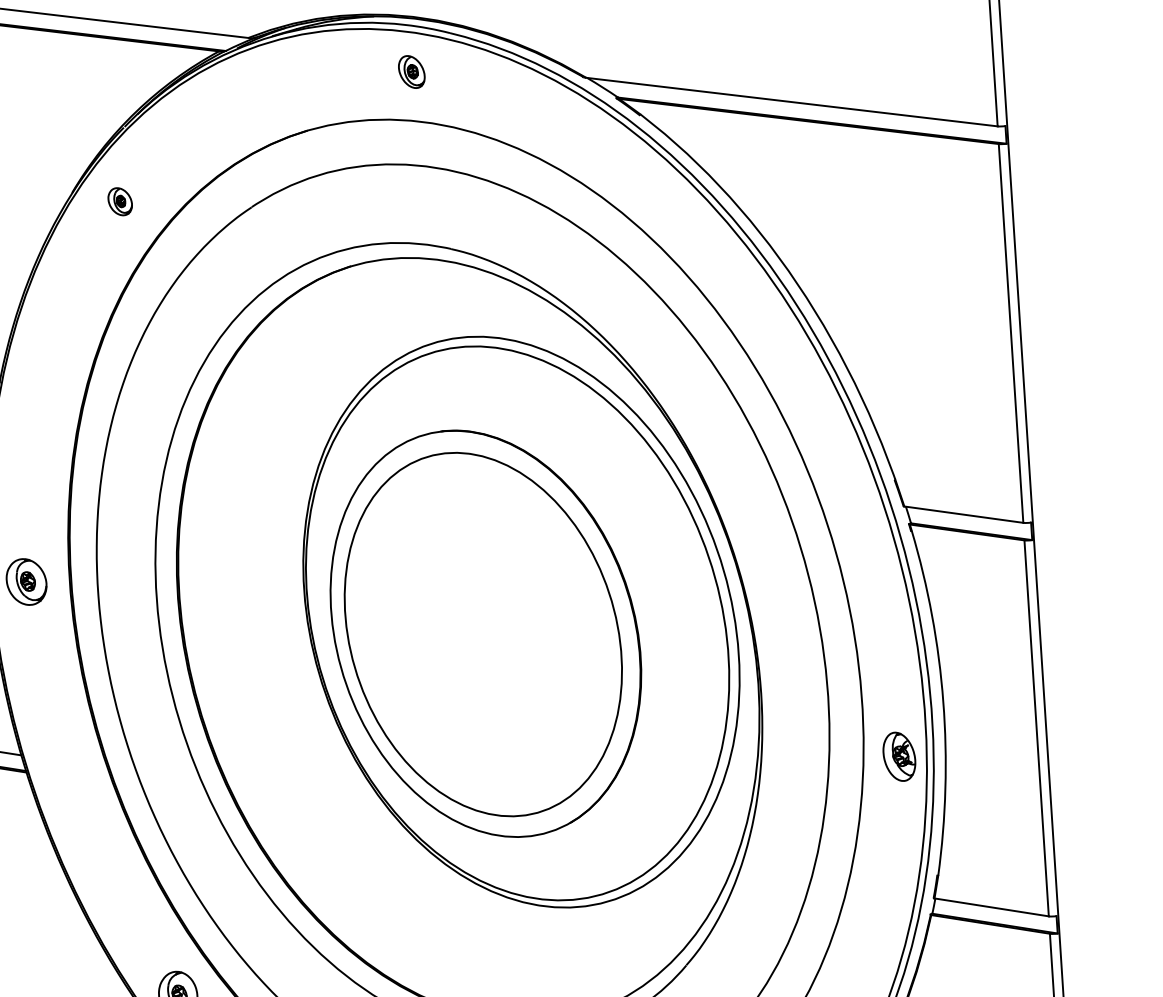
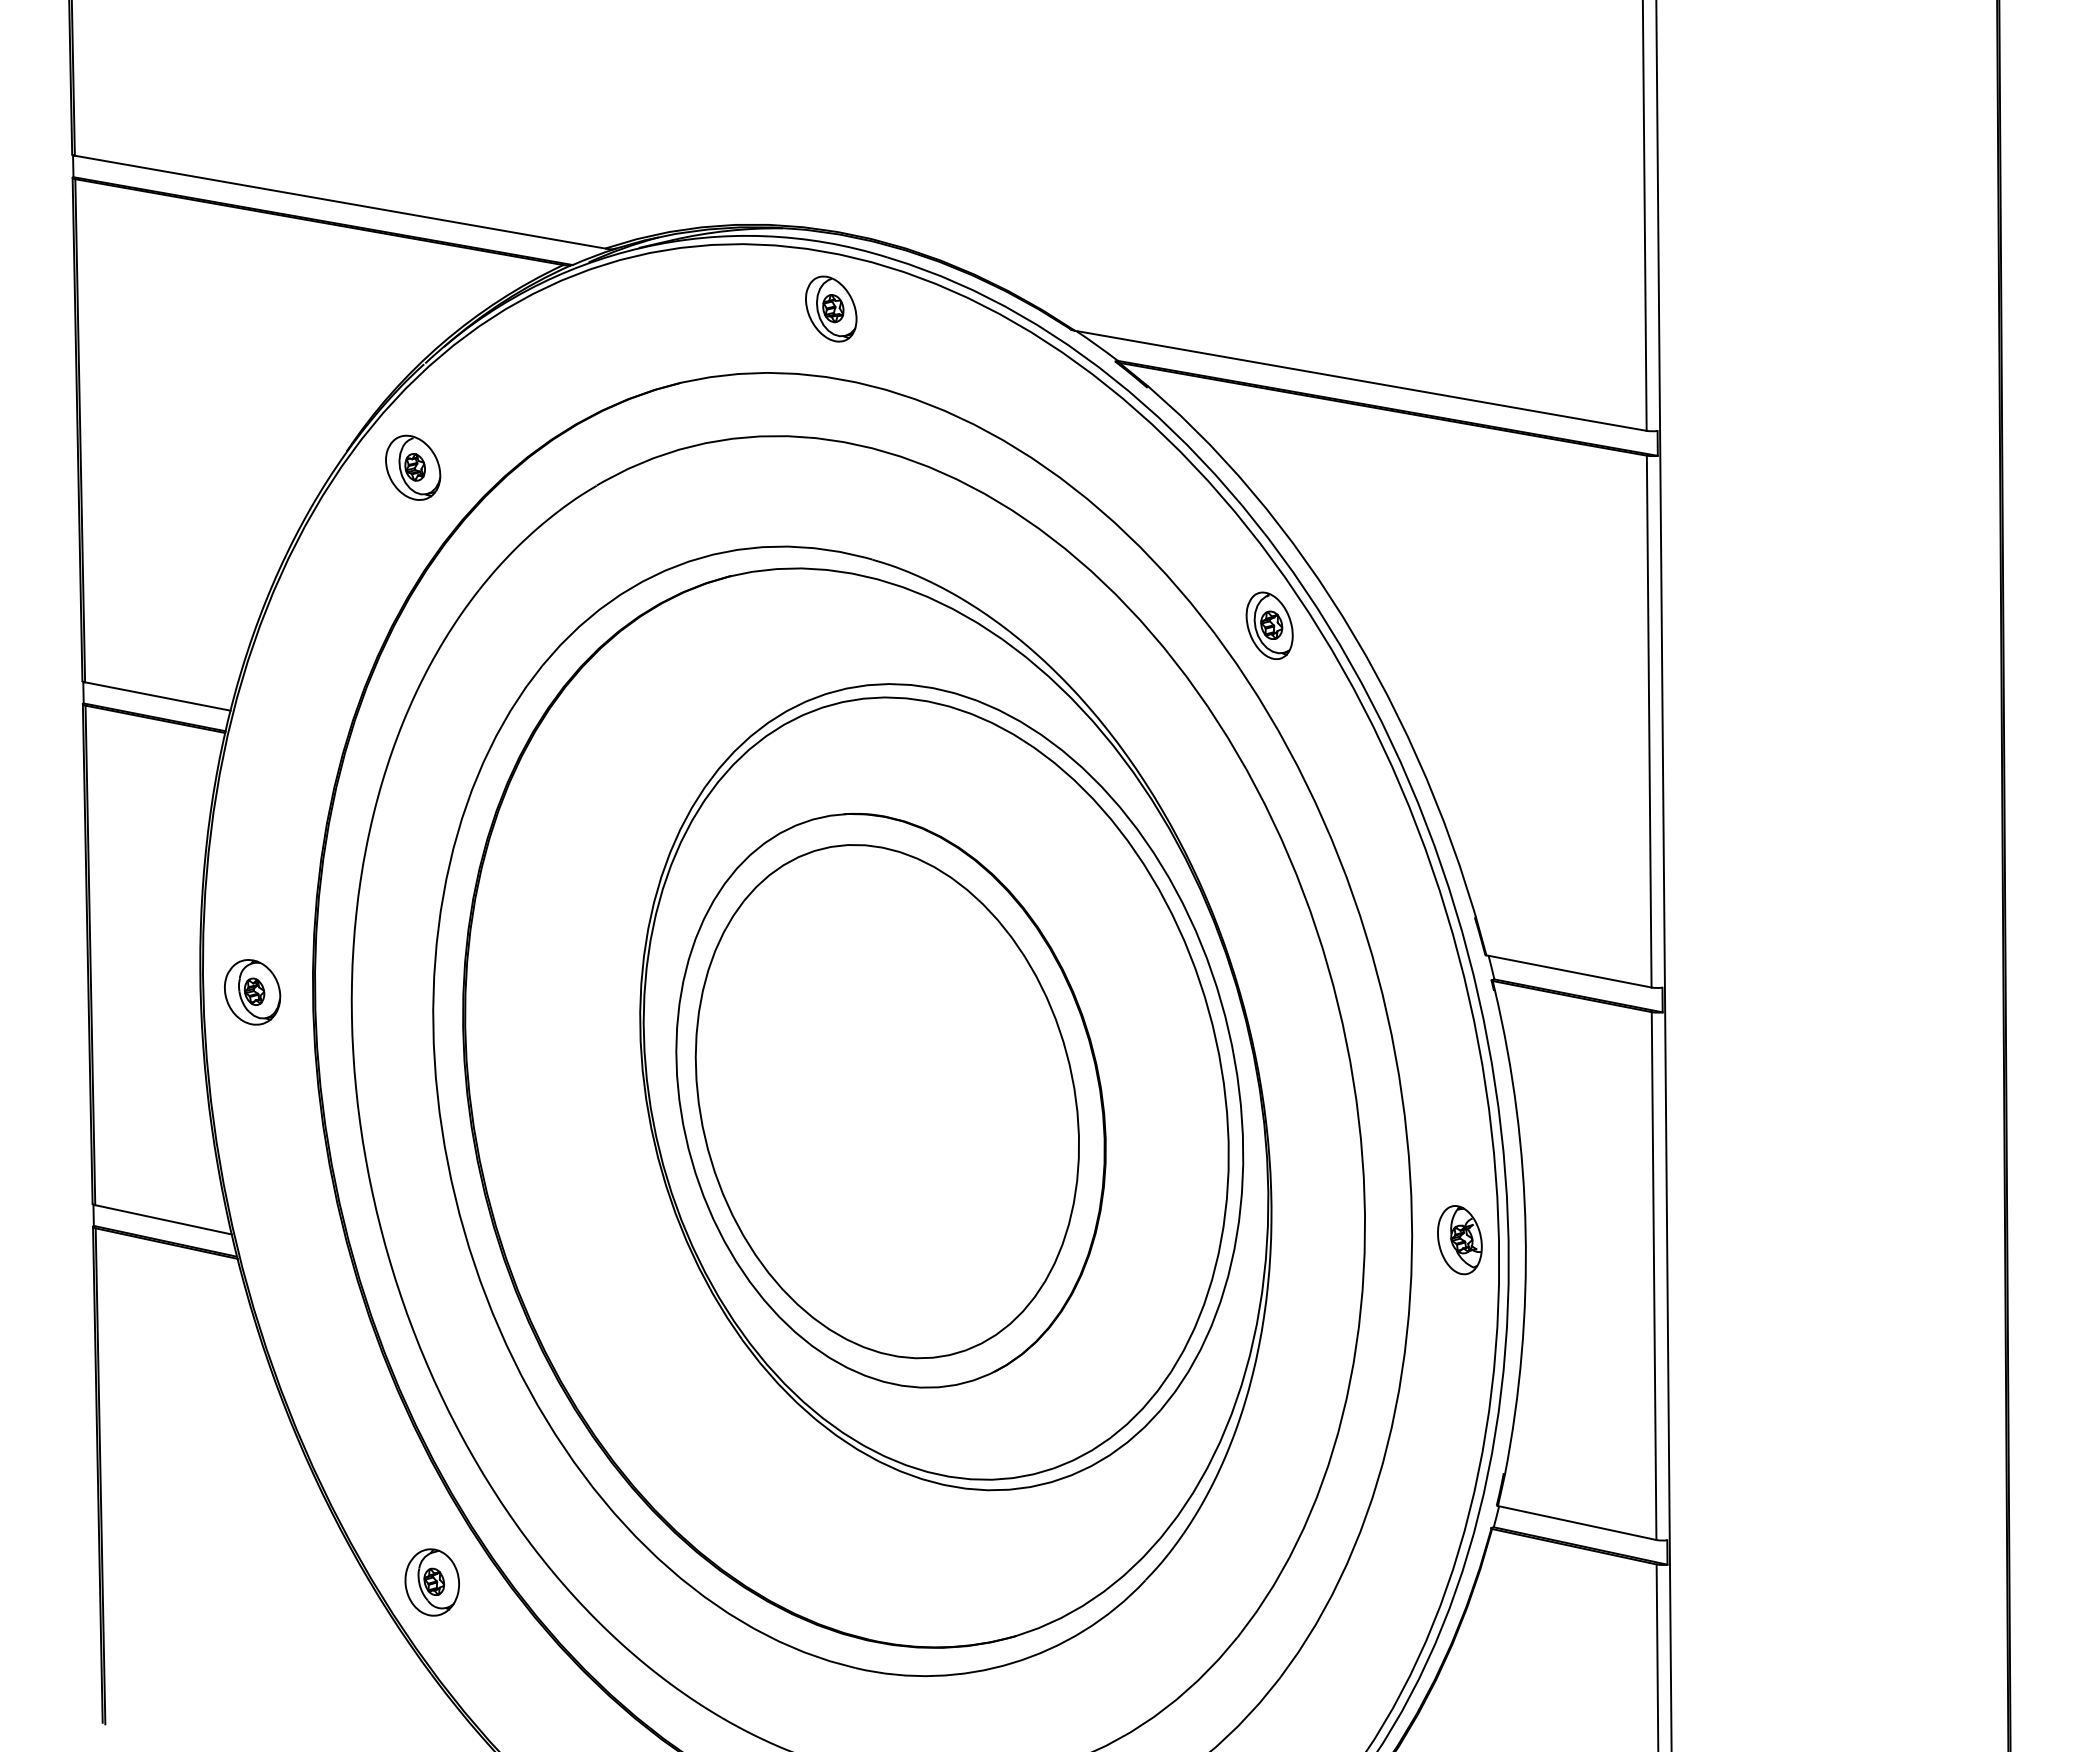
part: (411, 71) -> (831, 308), size x1.43
part: (120, 201) -> (413, 467), size x1.67
part: (736, 280) -> (1269, 625), added
part: (899, 757) -> (1459, 1240), moved

